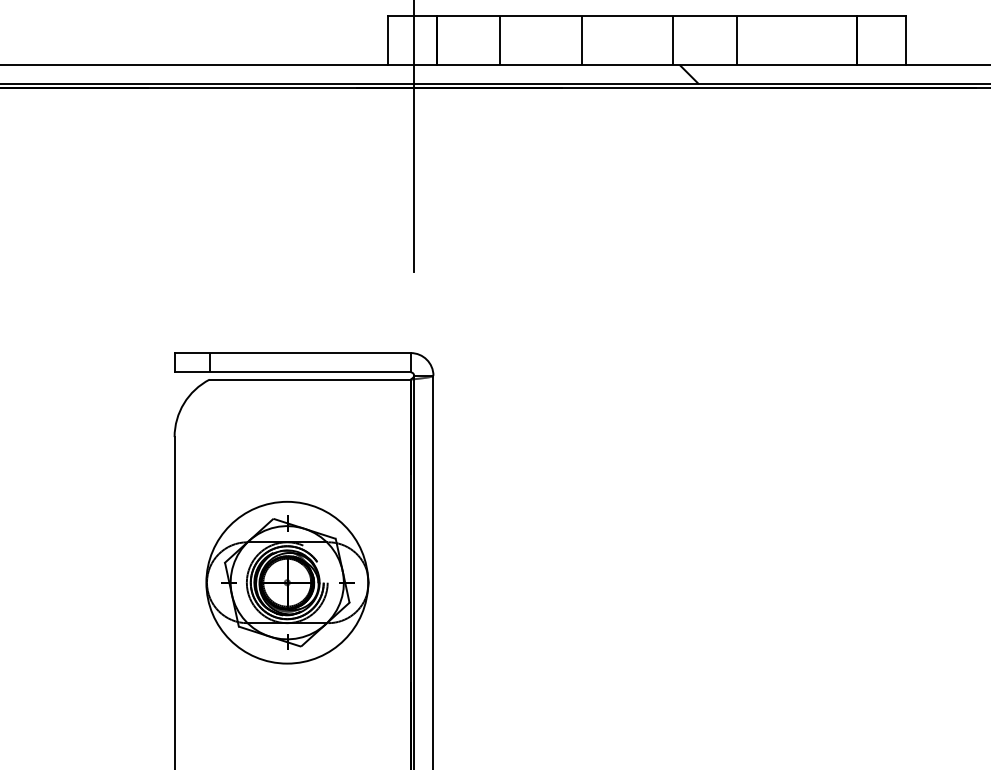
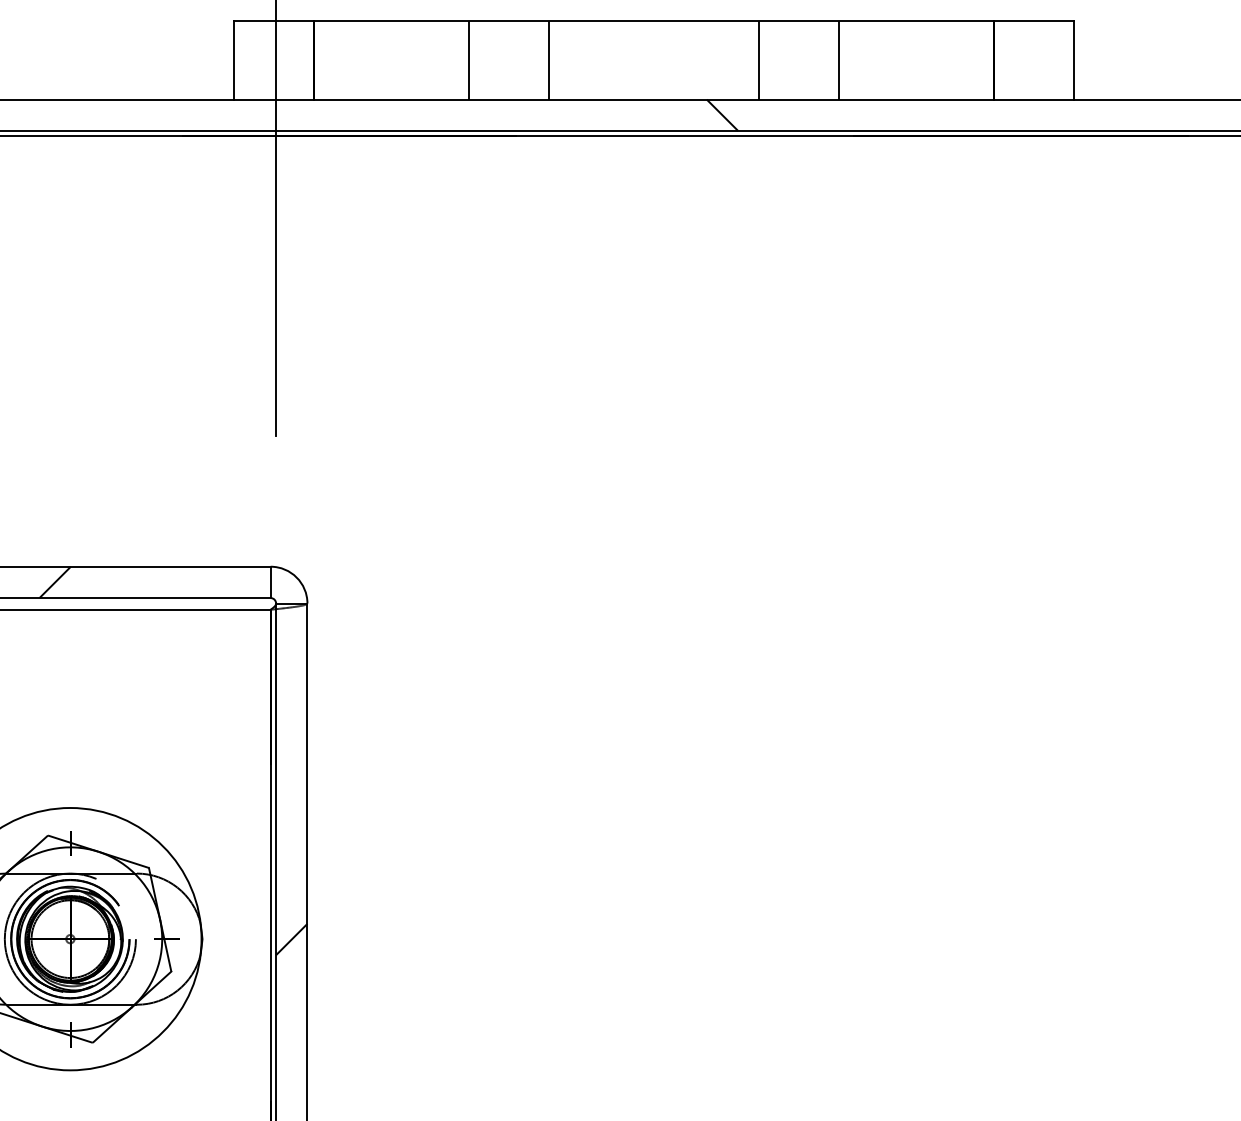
line: (500, 40) -> (469, 59), moved
line: (672, 40) -> (758, 59), moved
line: (737, 40) -> (839, 59), moved
hatch: (350, 472) -> (172, 760), added

